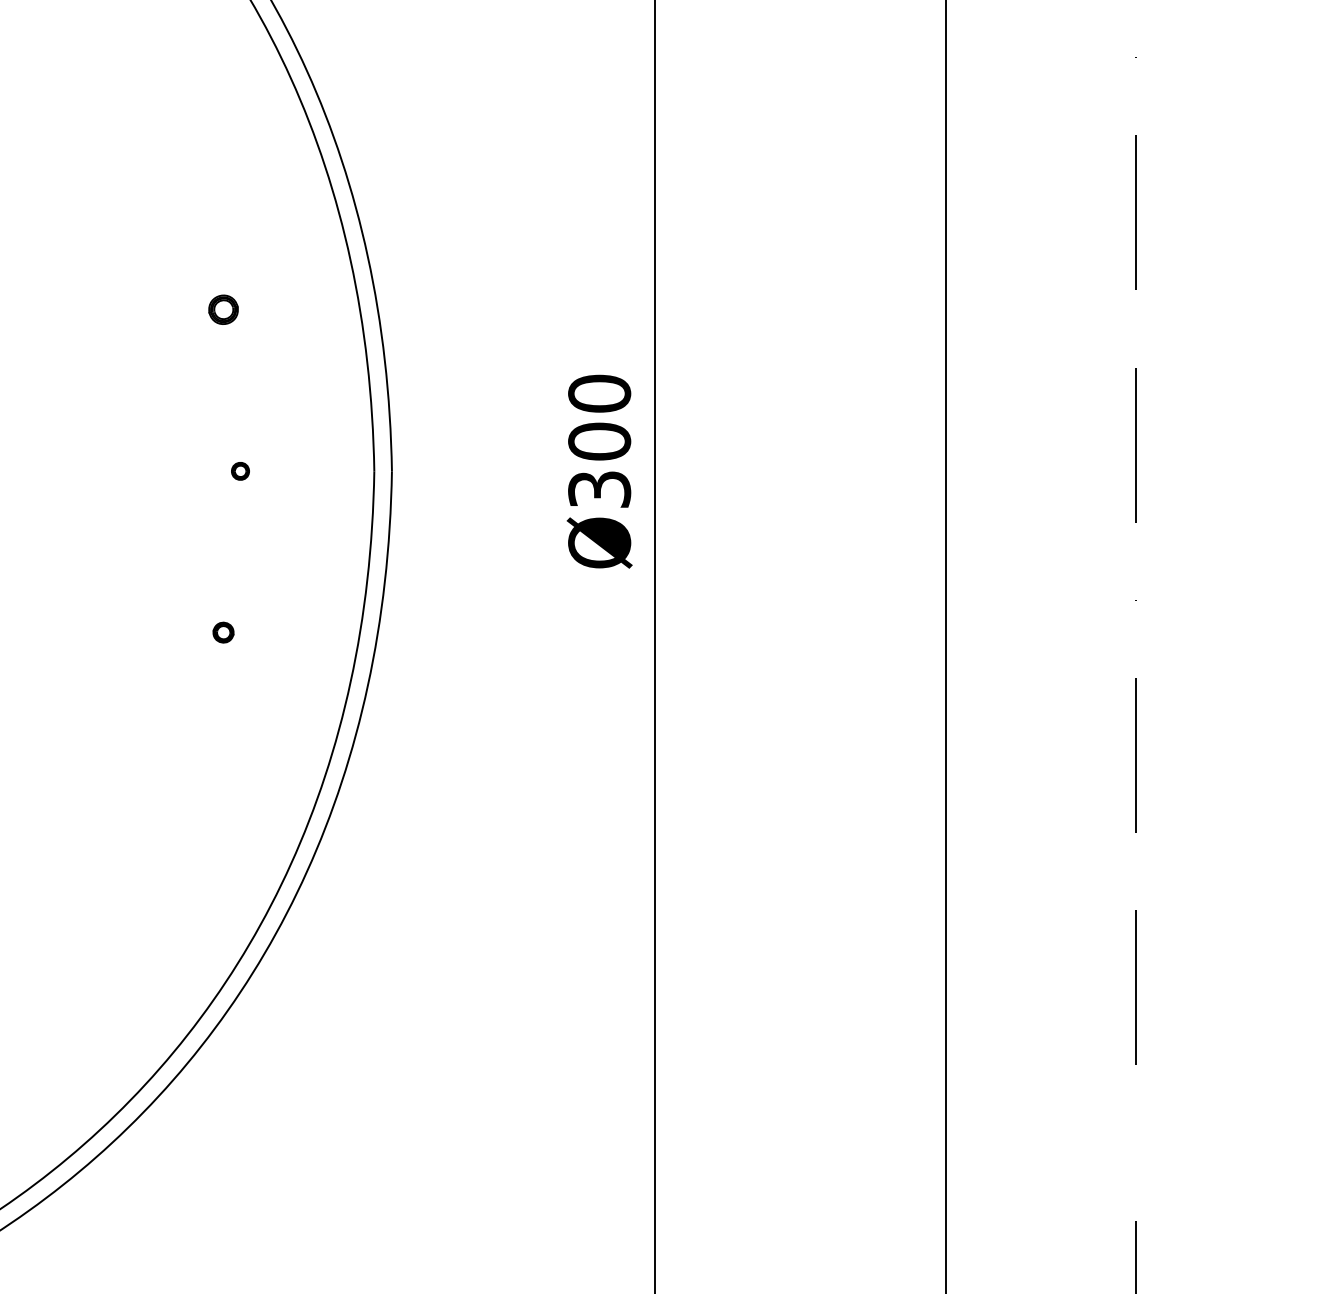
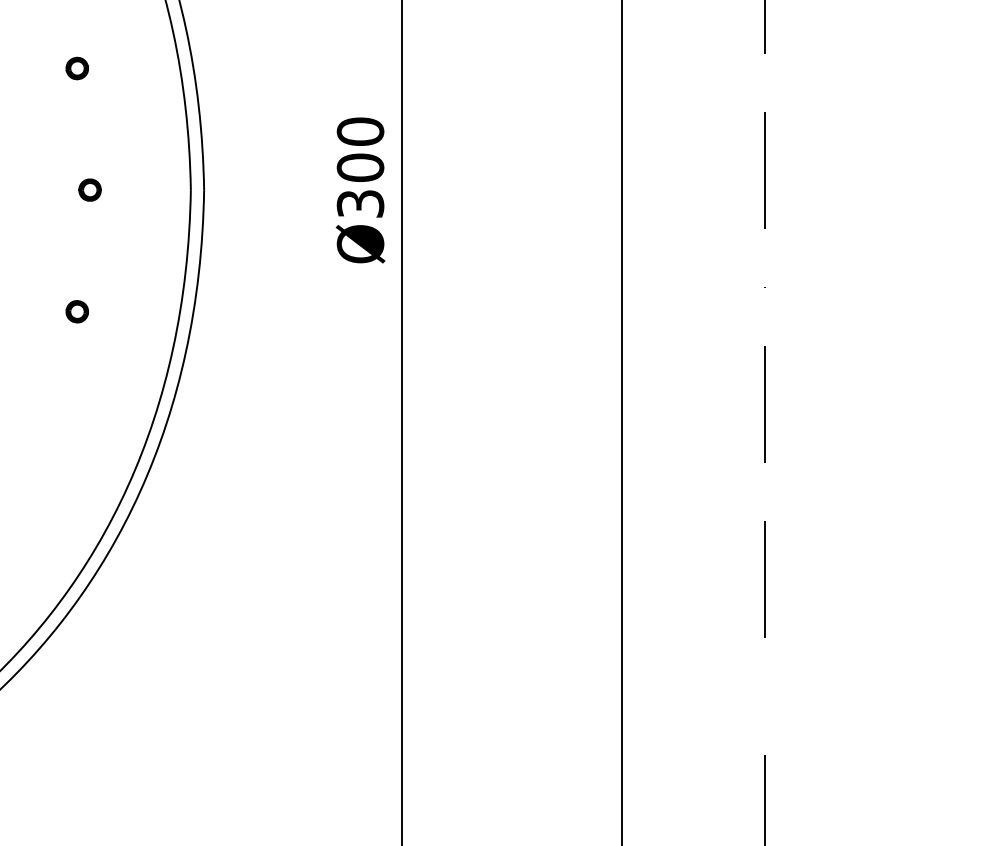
part: (240, 471) -> (90, 190), size x1.67
part: (223, 632) -> (77, 311), size x1.43

